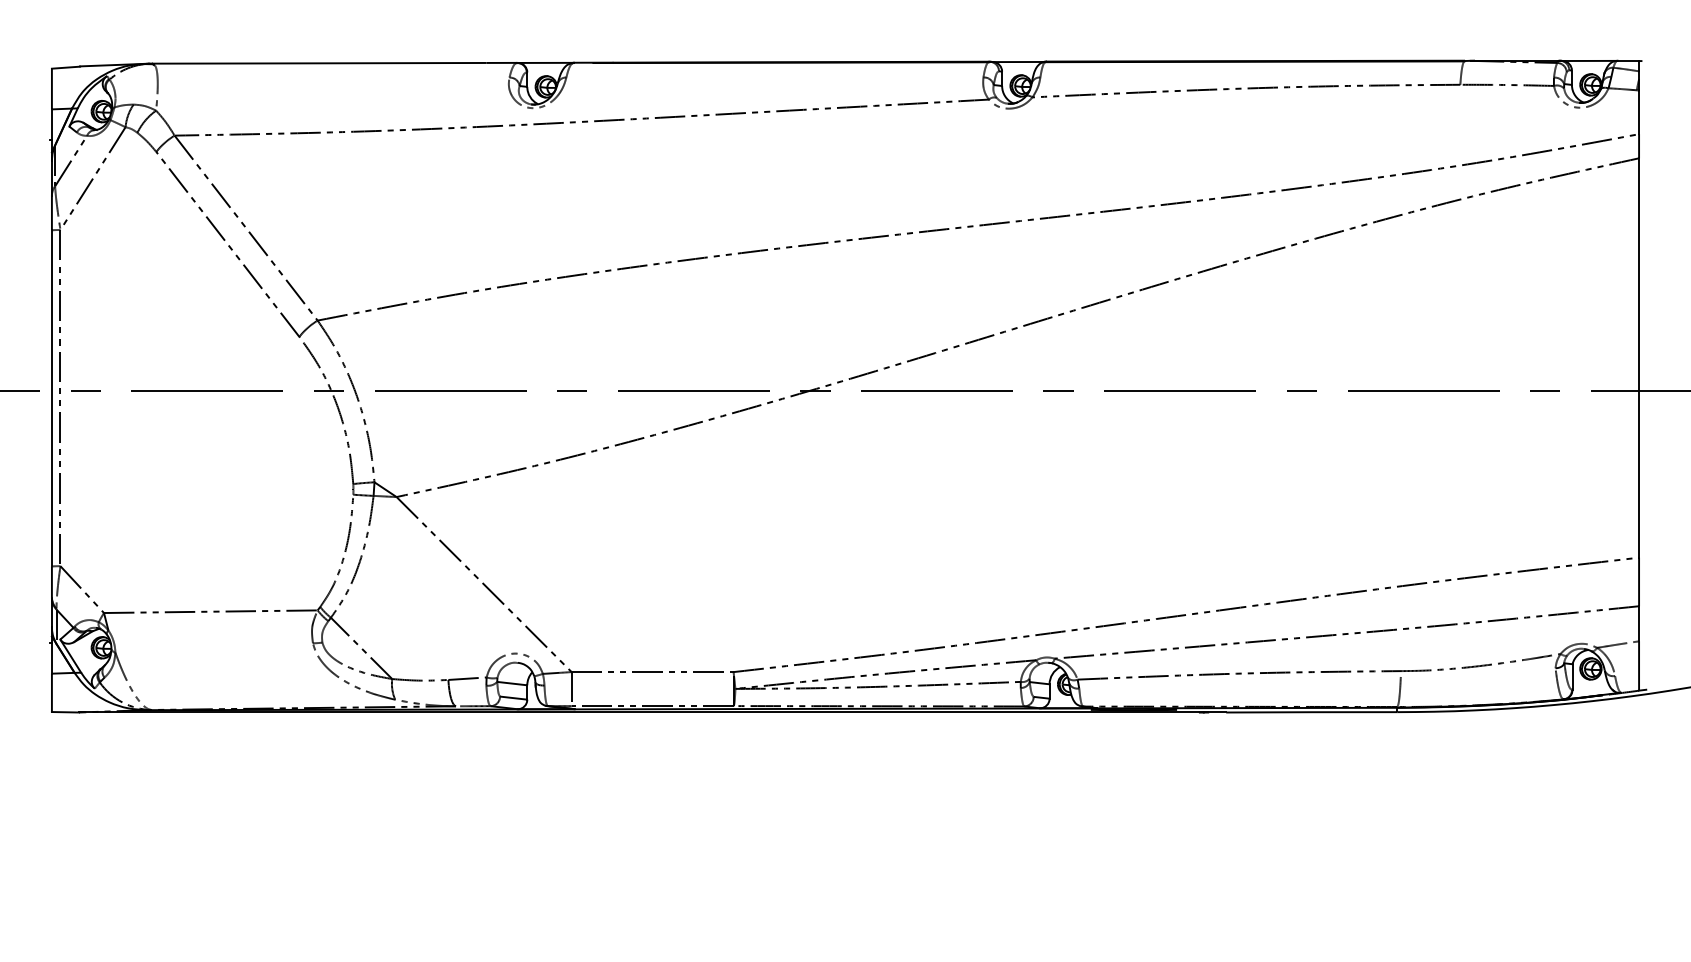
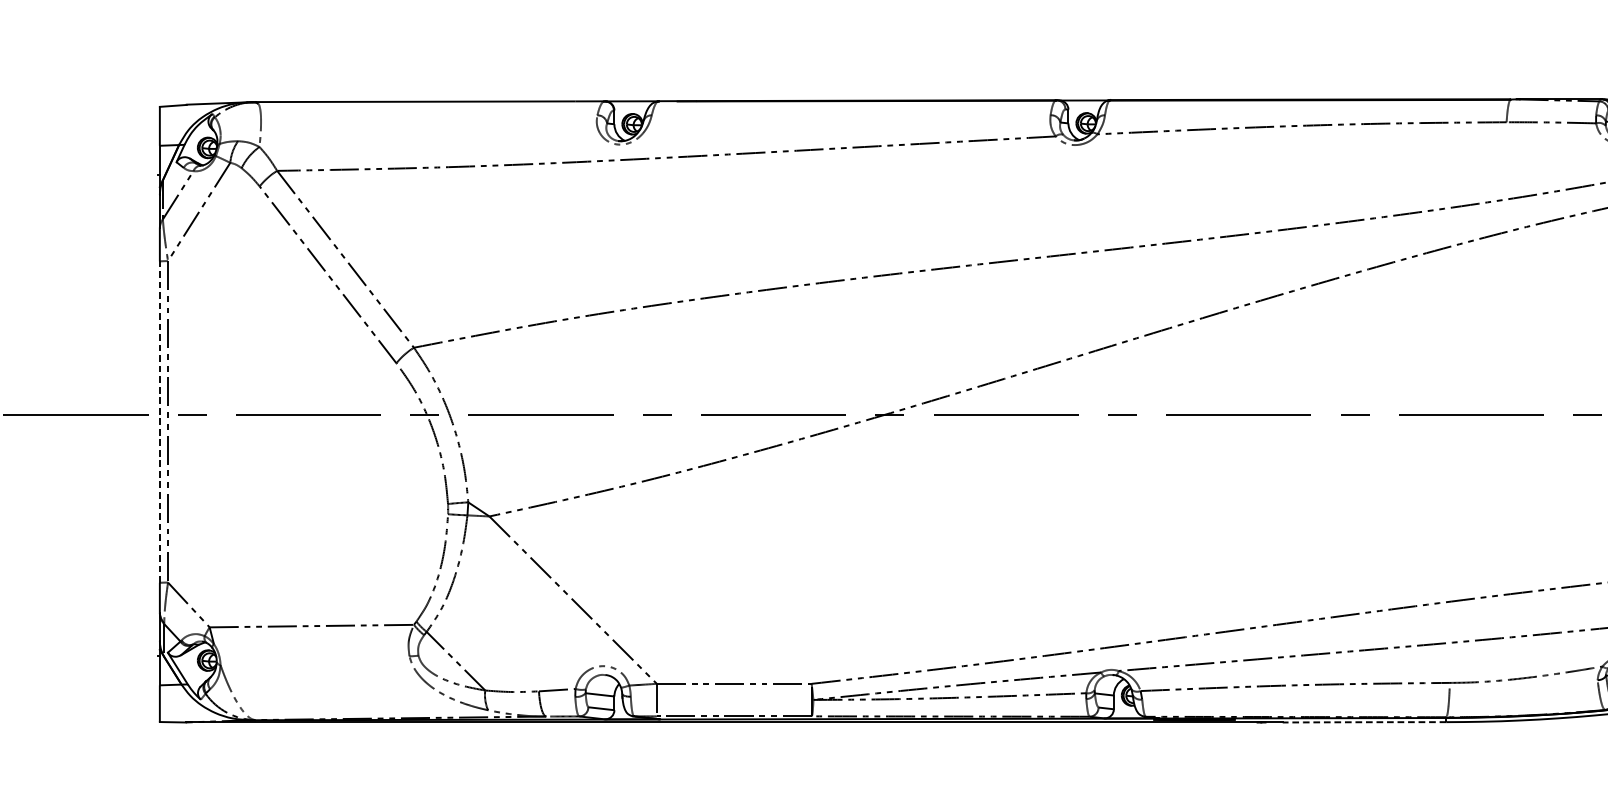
line: (51, 397) -> (159, 421), solid -> dashed
arc: (1311, 712) -> (1364, 722), solid -> dashed

